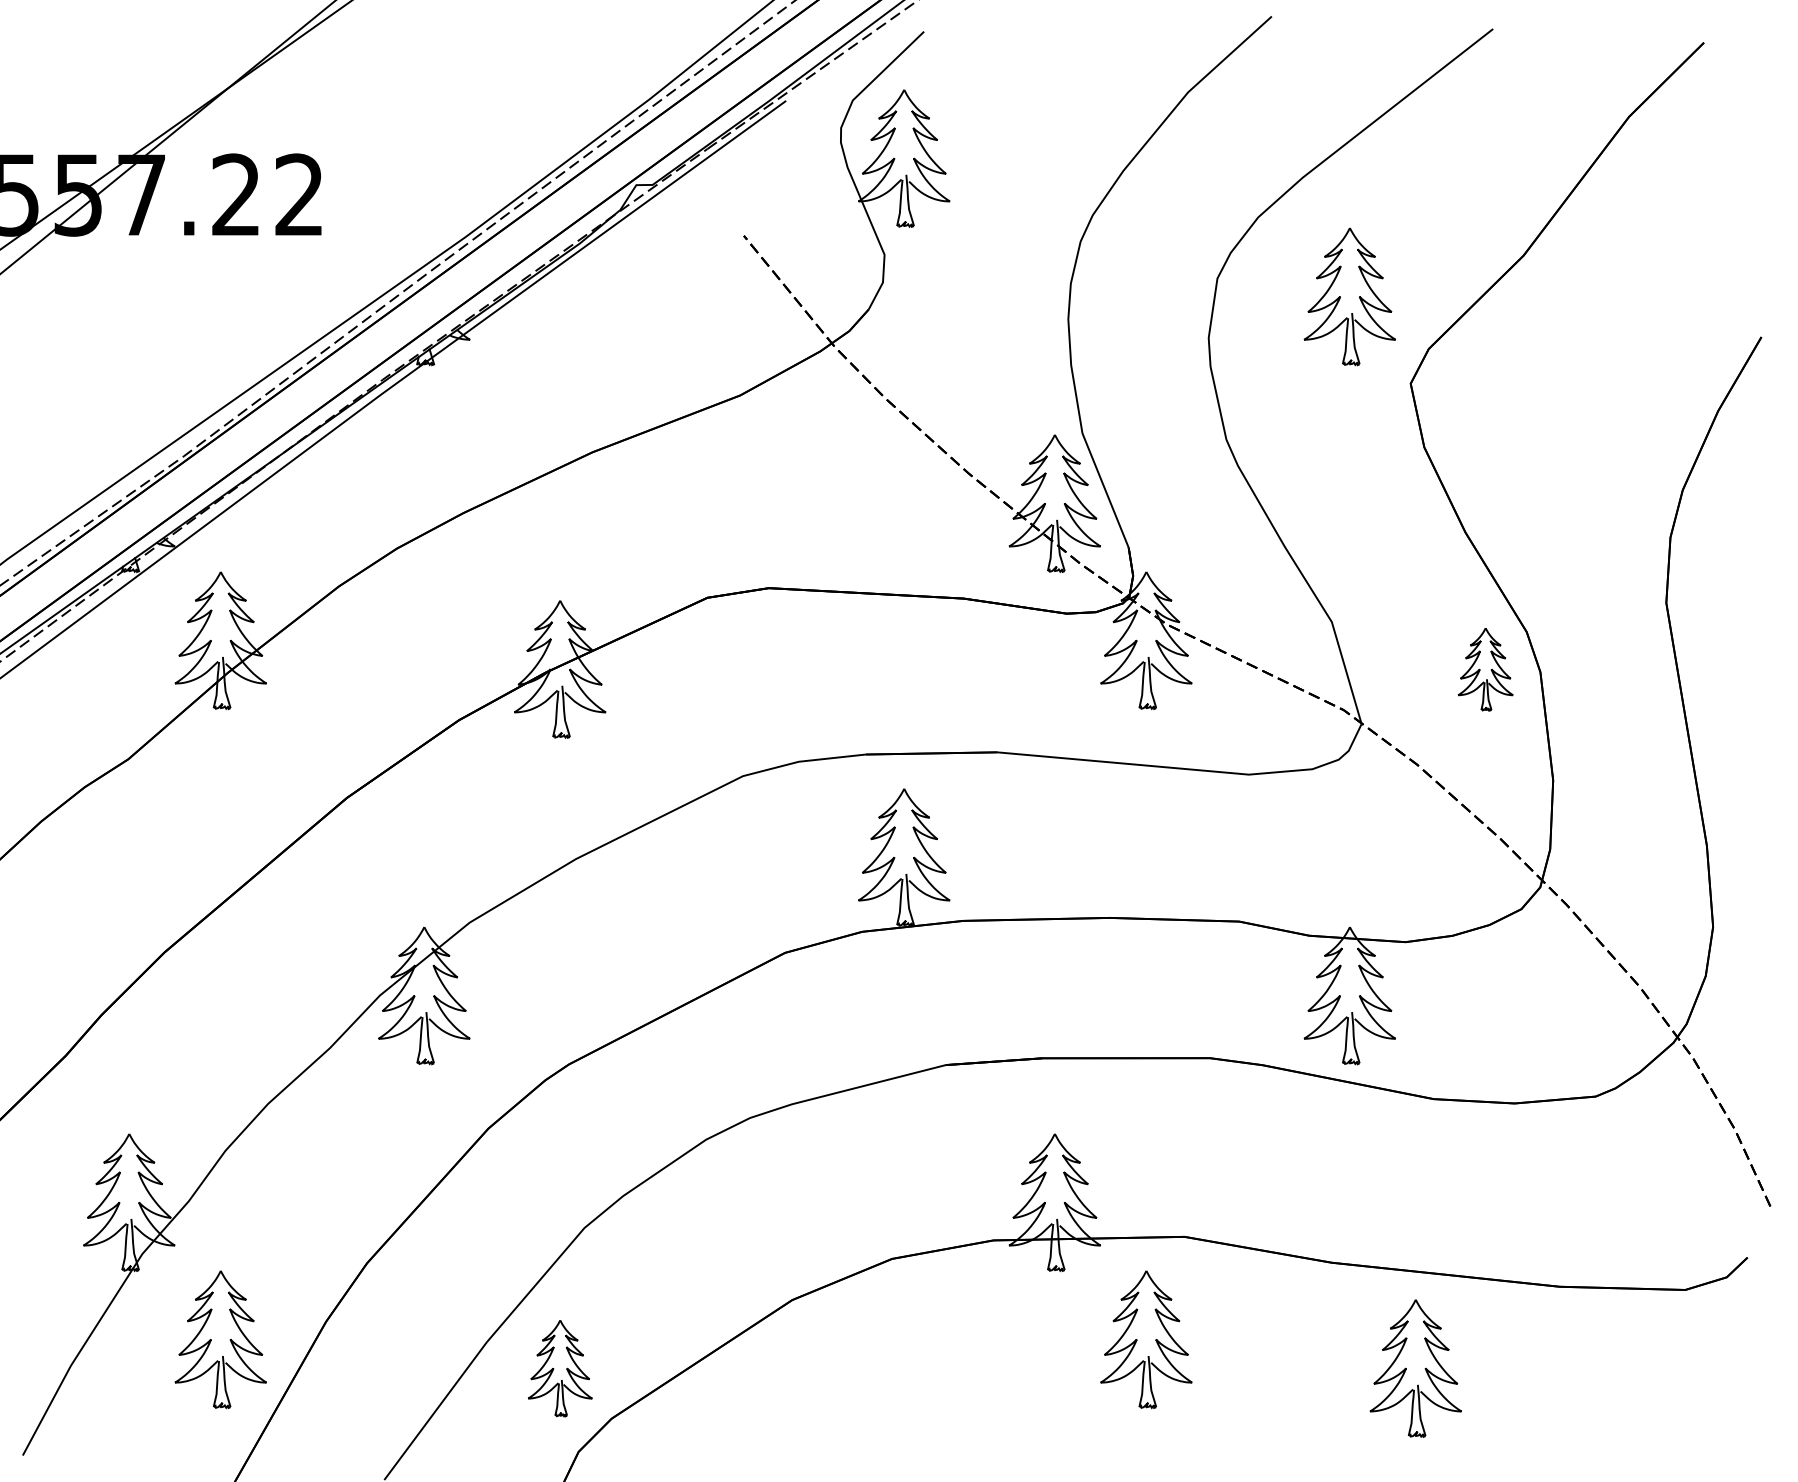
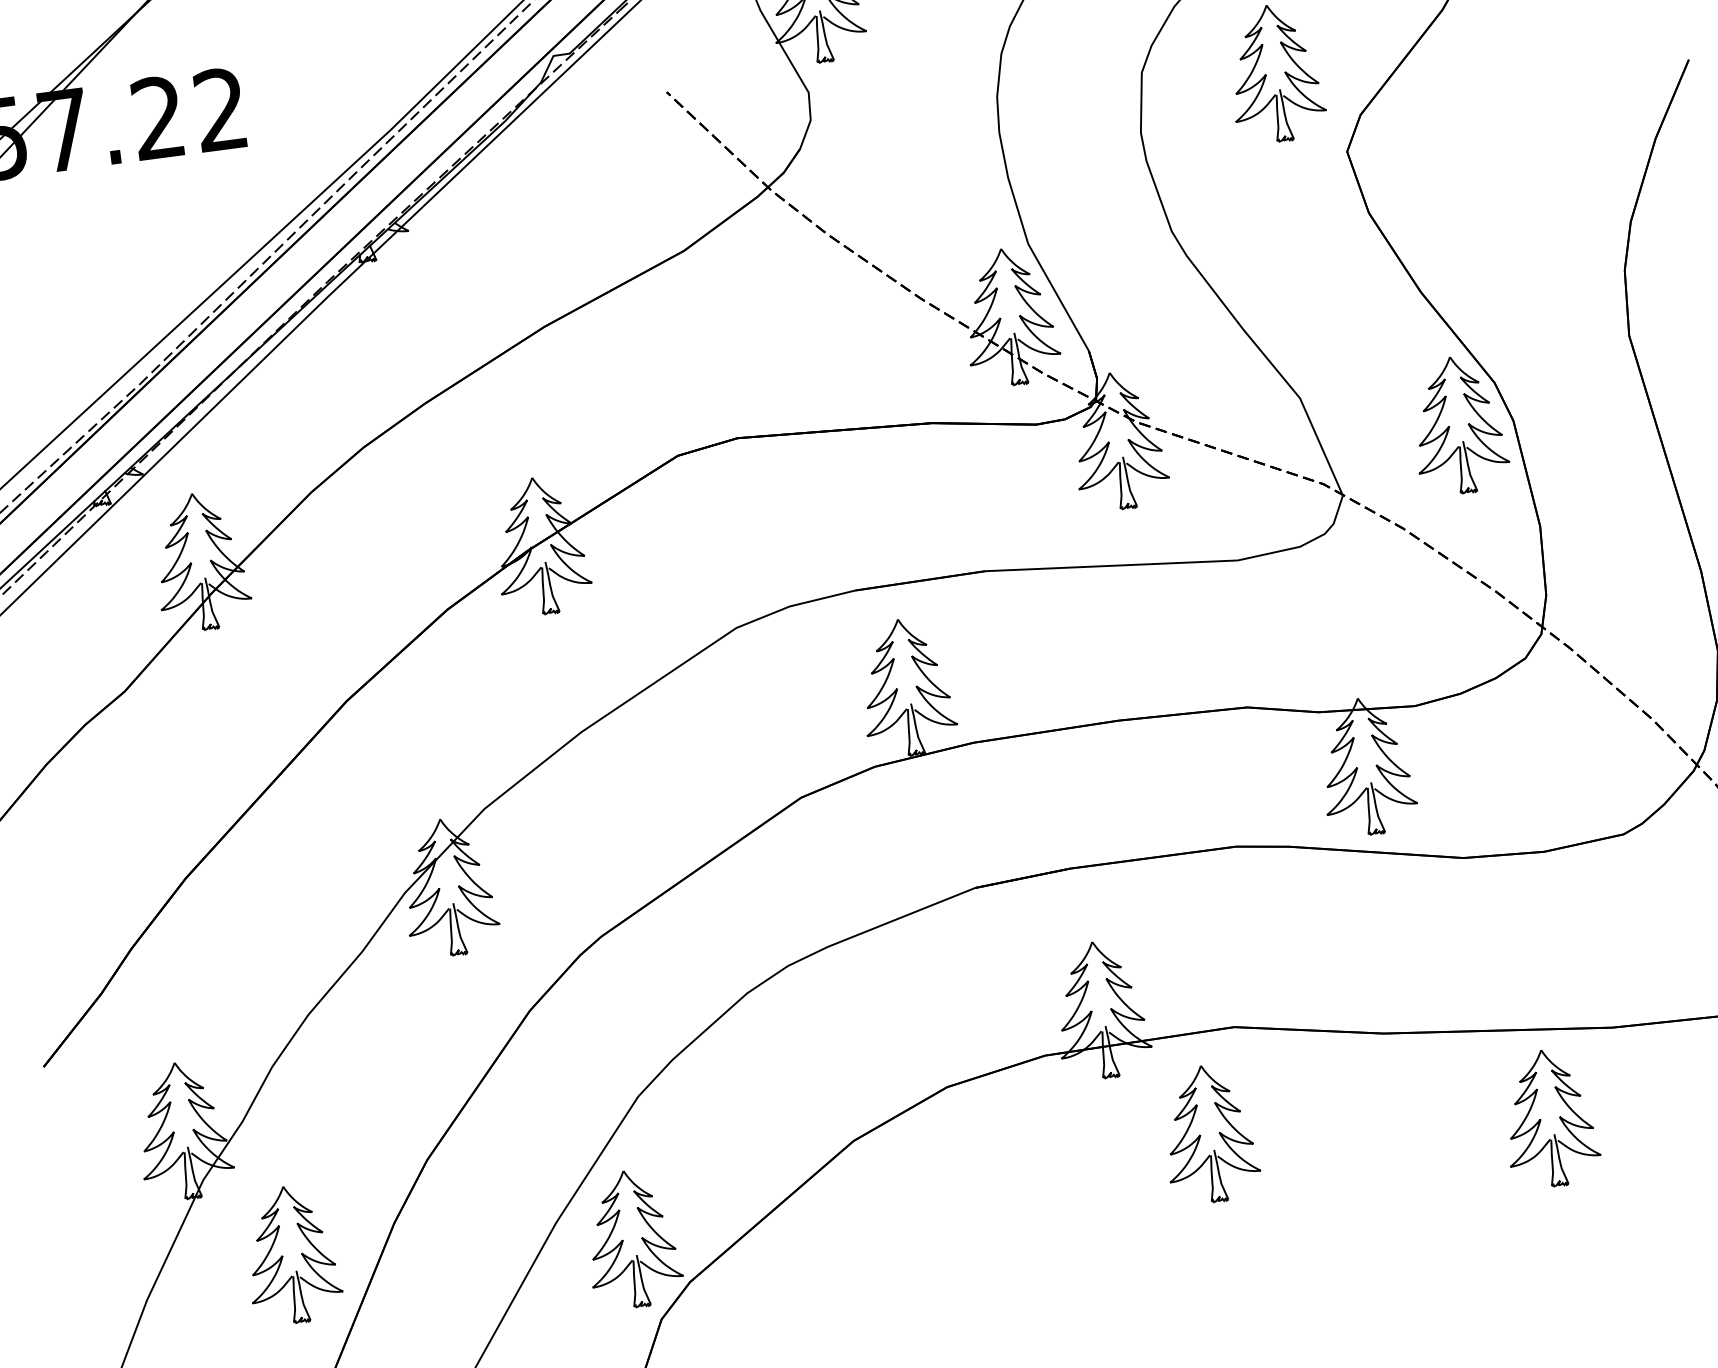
part: (1485, 669) -> (1458, 425), size x1.67
part: (560, 1368) -> (632, 1239), size x1.43
part: (1415, 1368) -> (1549, 1118), moved

